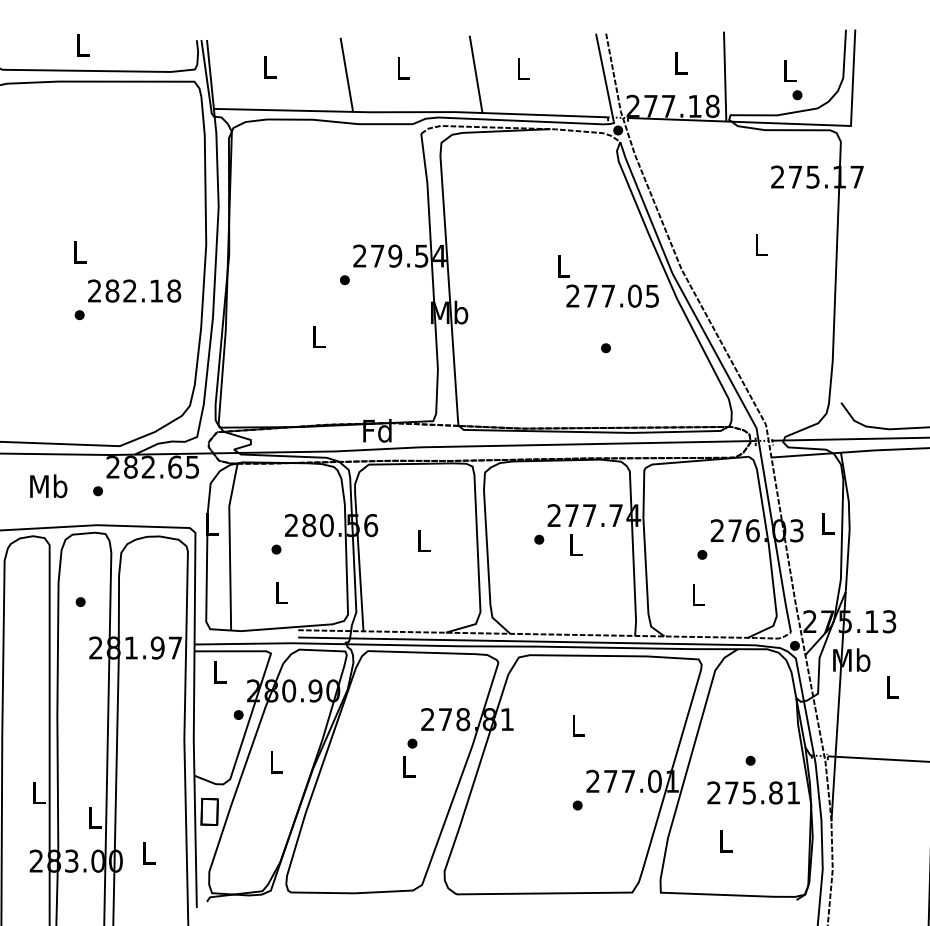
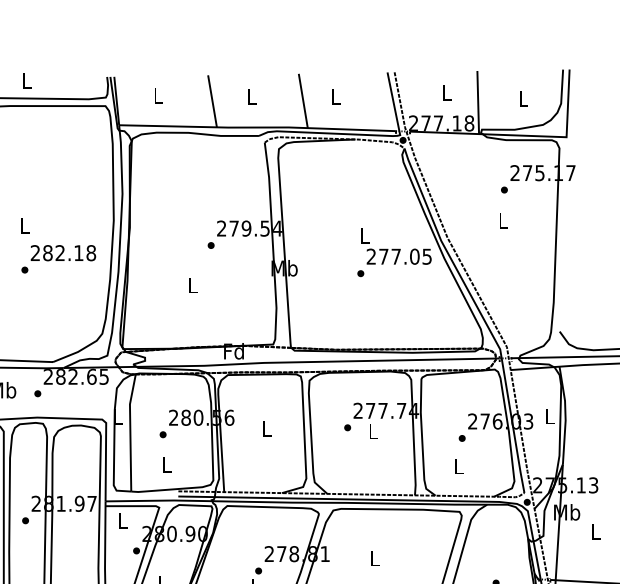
part: (797, 95) -> (504, 190), moved
part: (605, 348) -> (360, 273), moved
part: (80, 601) -> (25, 520), moved

